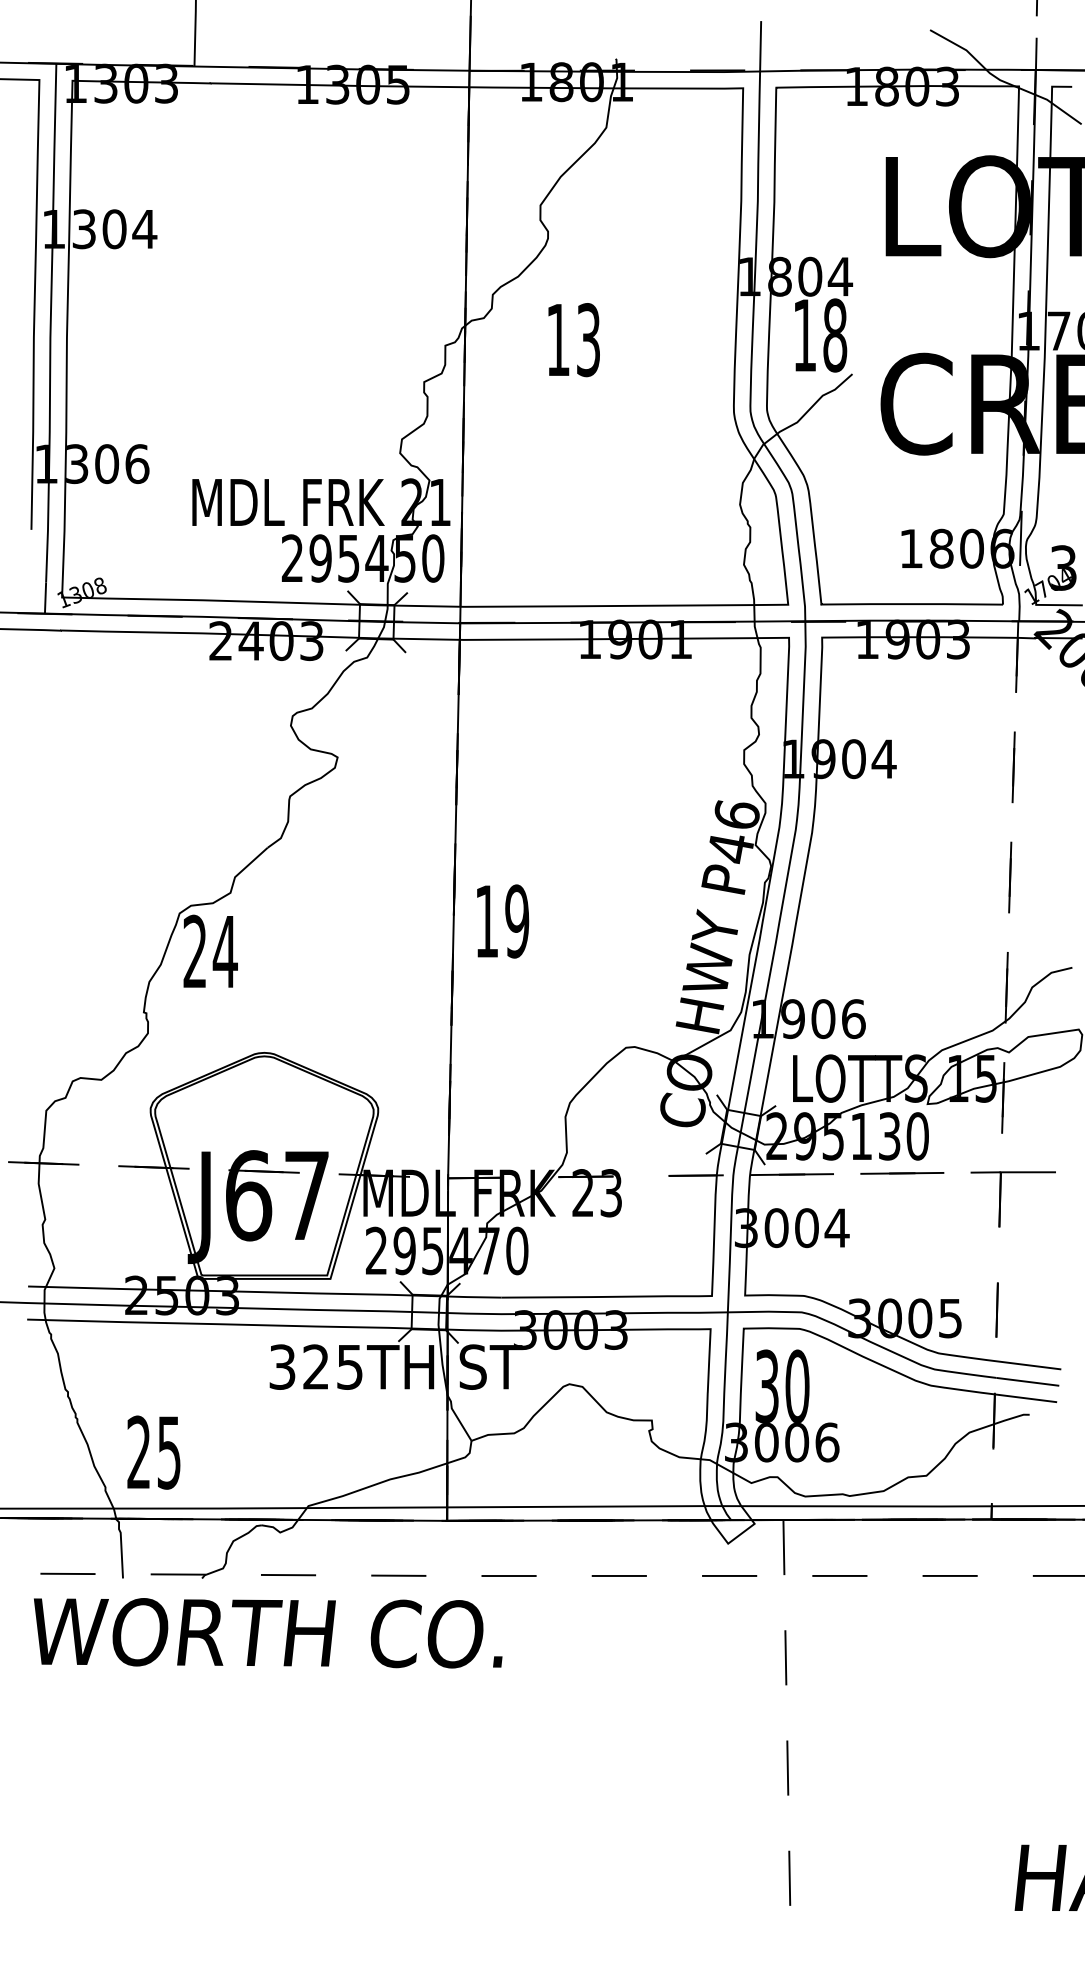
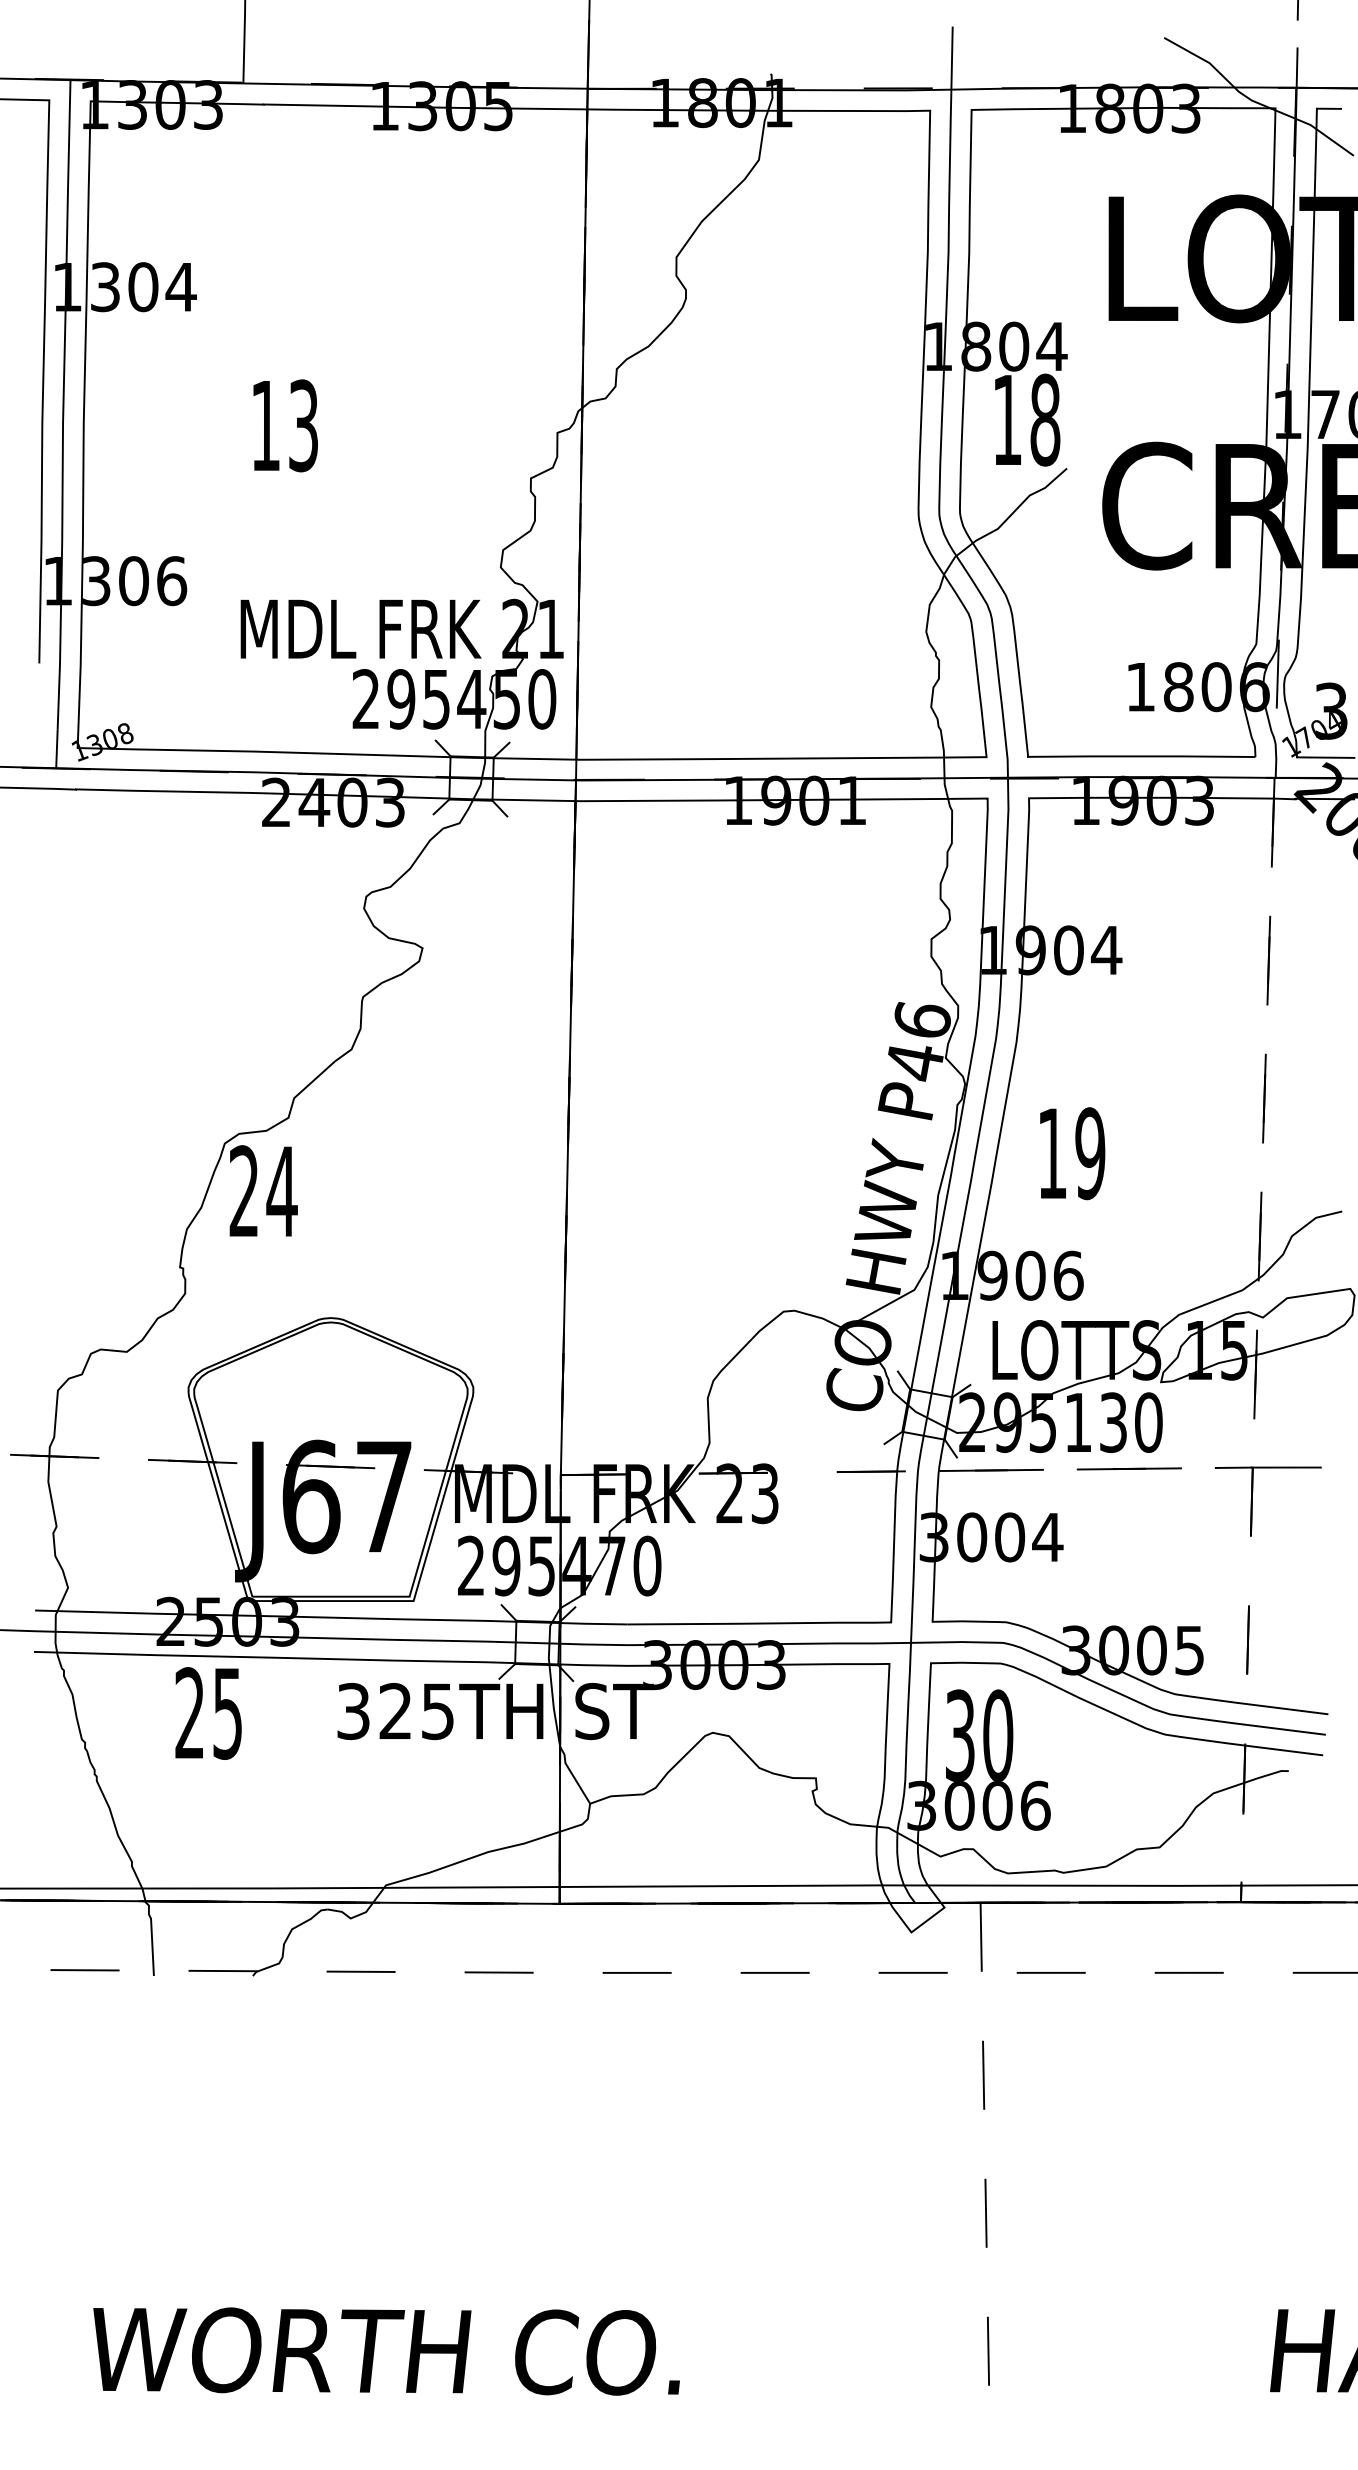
text: (574, 339) -> (285, 425), moved
text: (502, 921) -> (1072, 1153), moved
text: (153, 1452) -> (208, 1713), moved
text: (268, 1633) -> (386, 2351), moved

